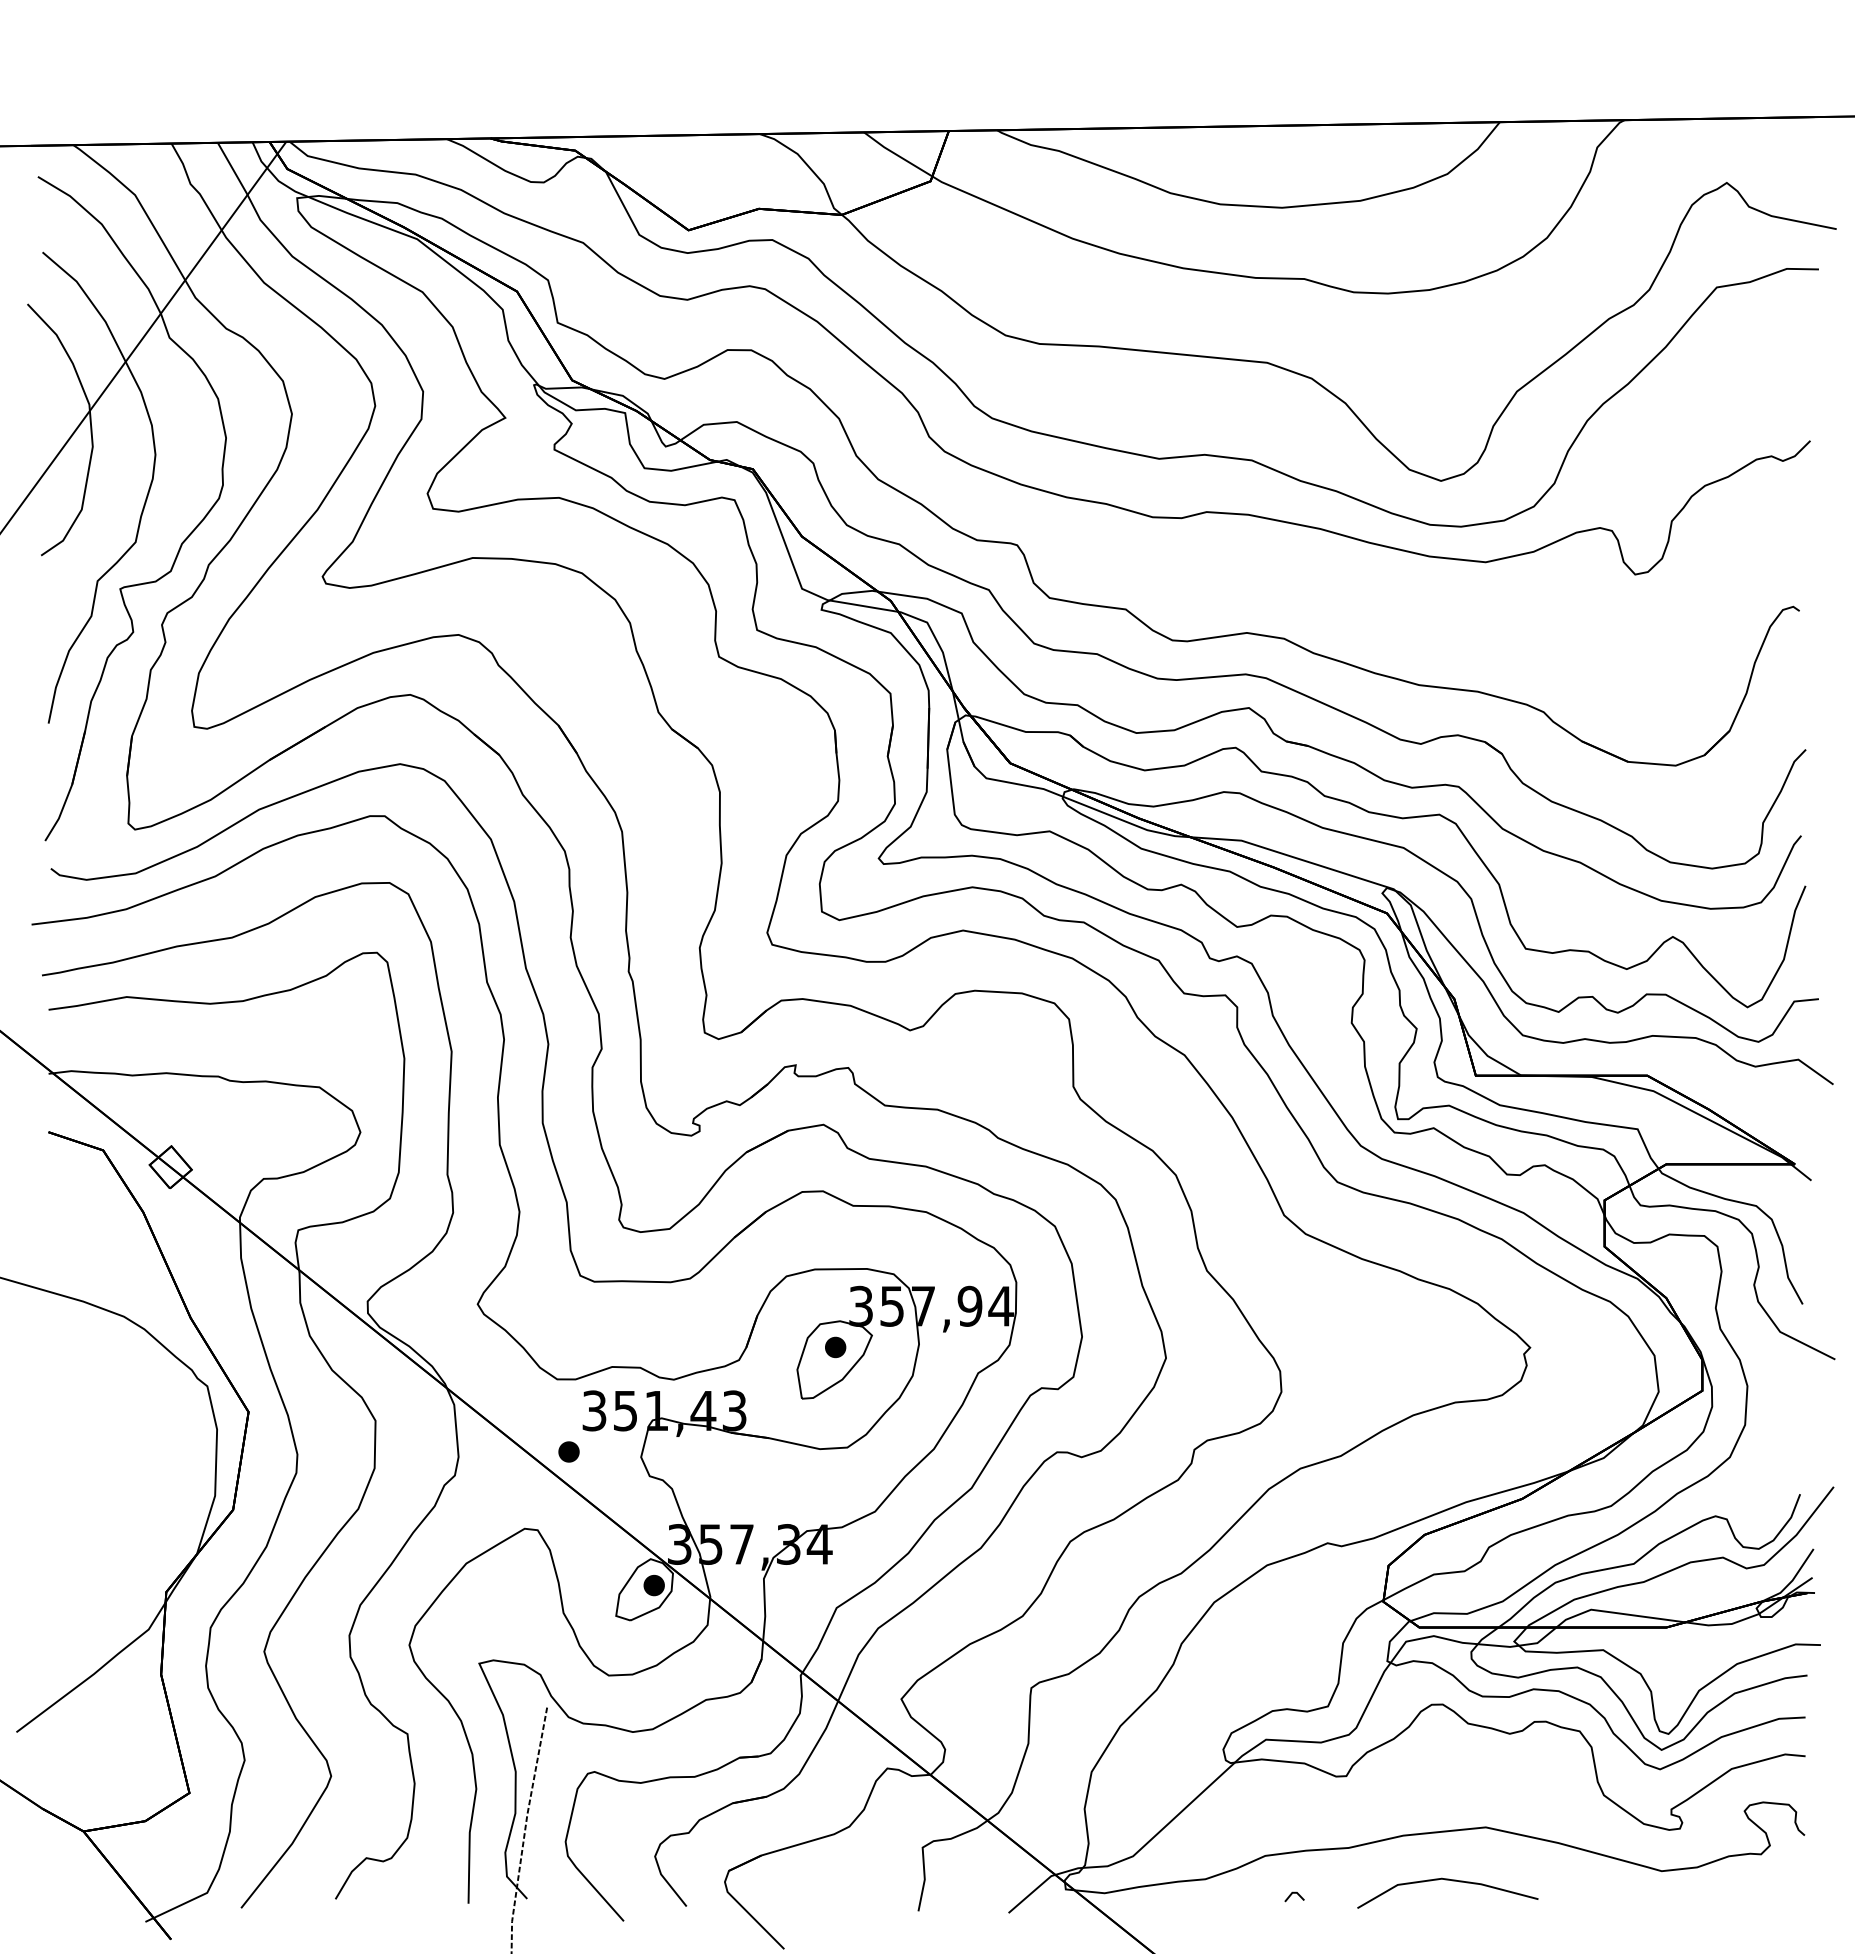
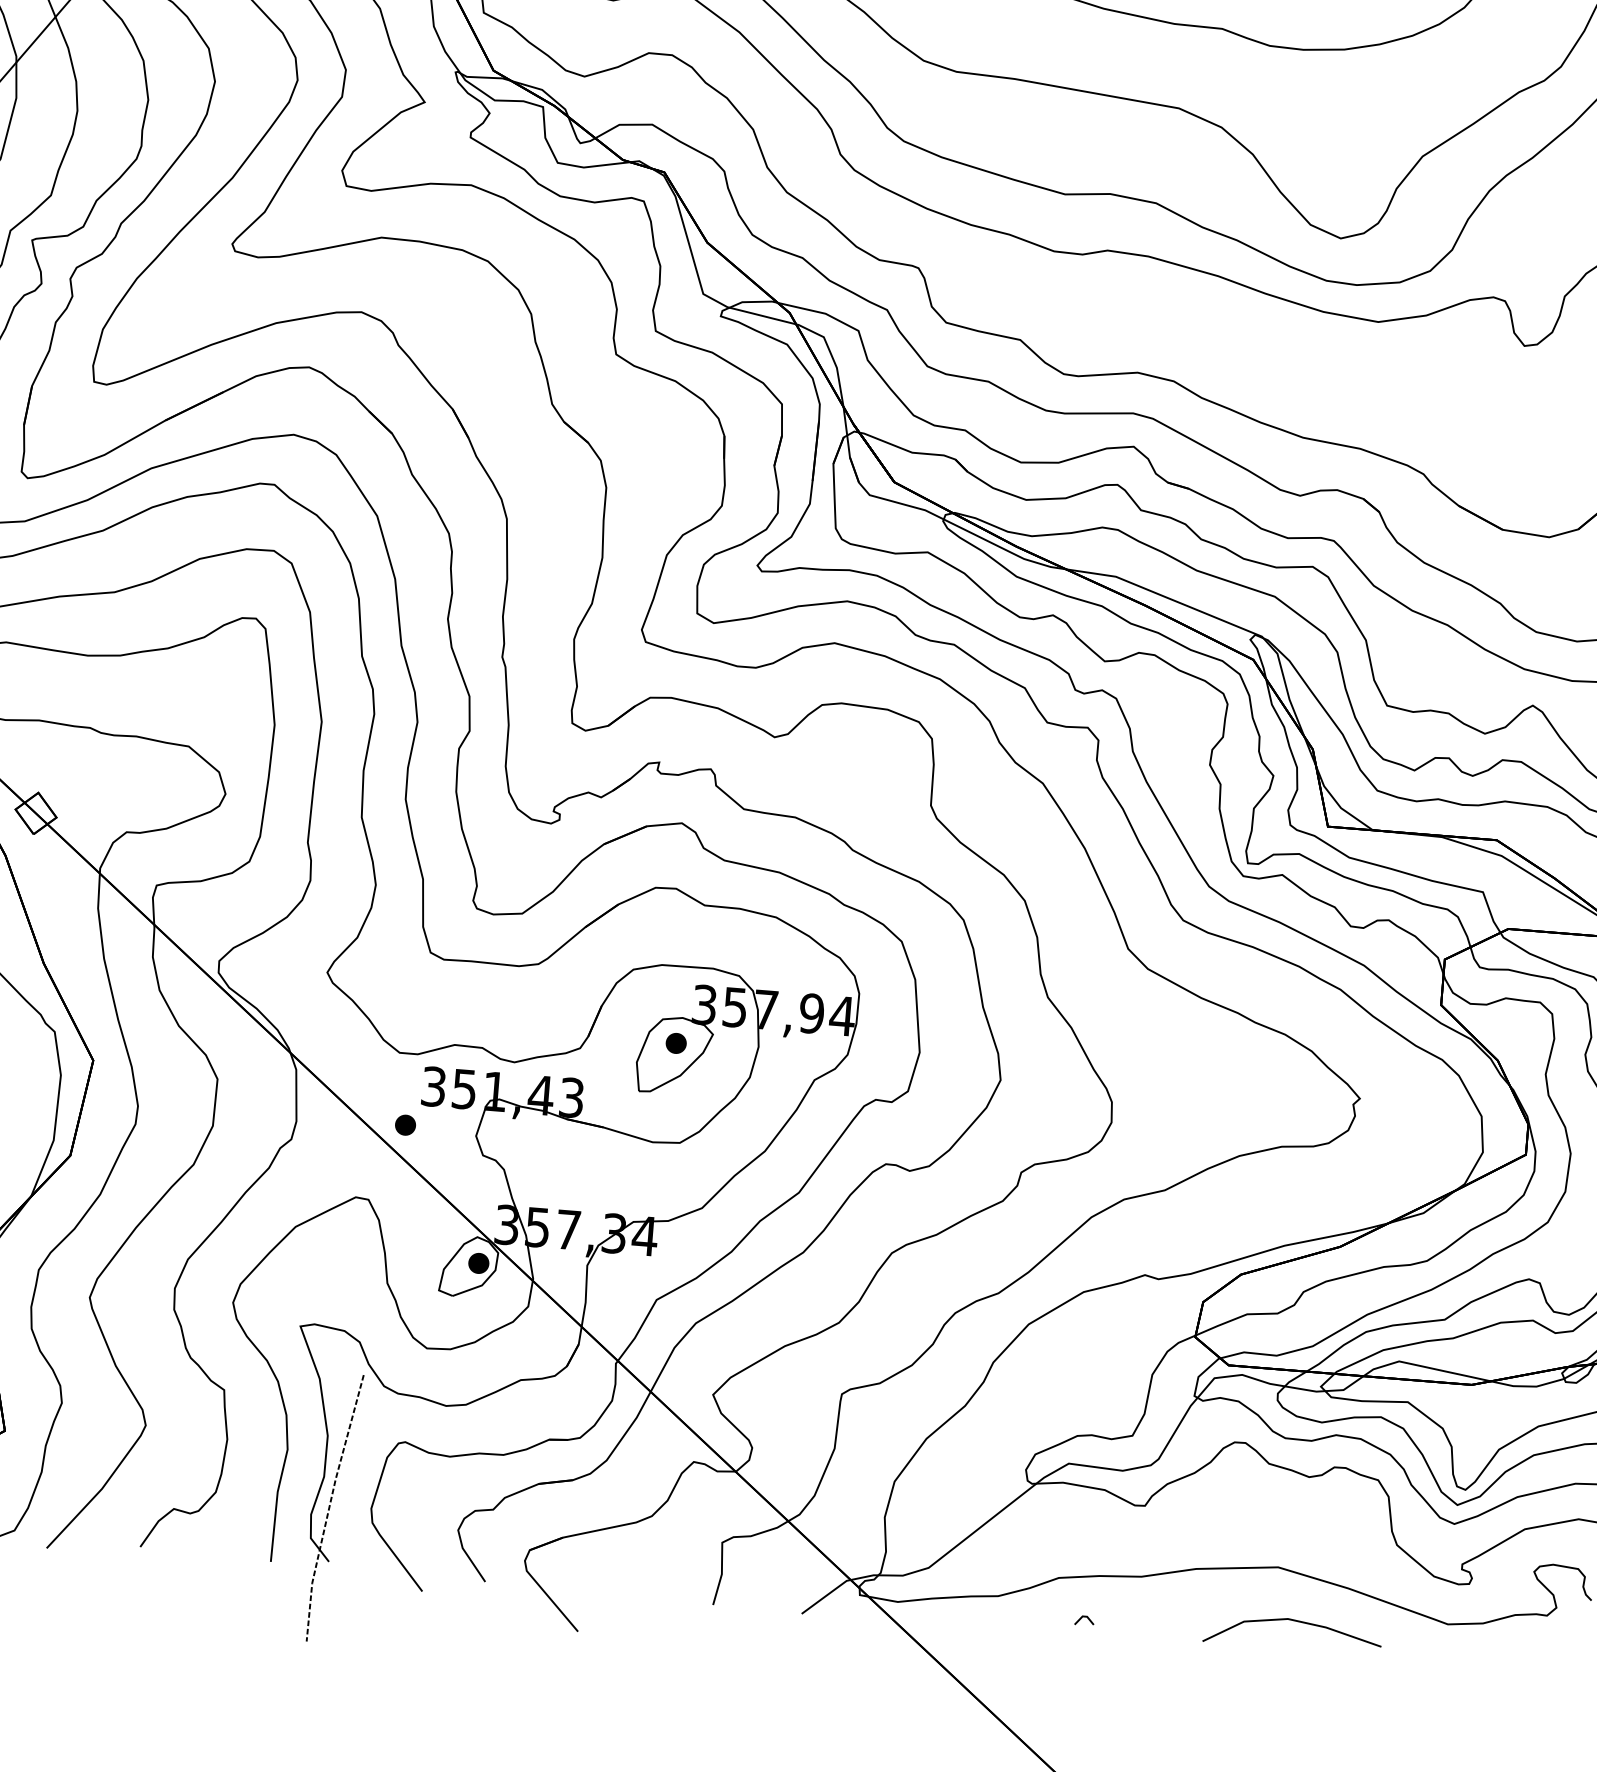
line: (1447, 1880) -> (1293, 1621), moved

